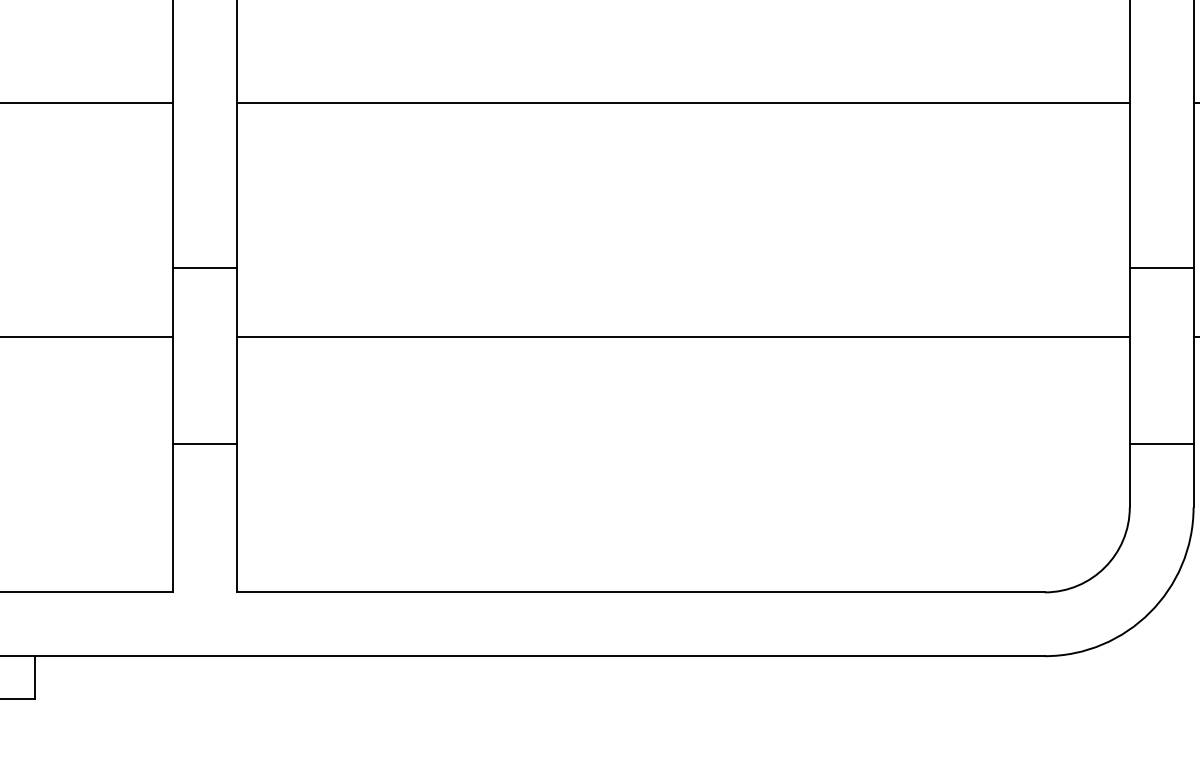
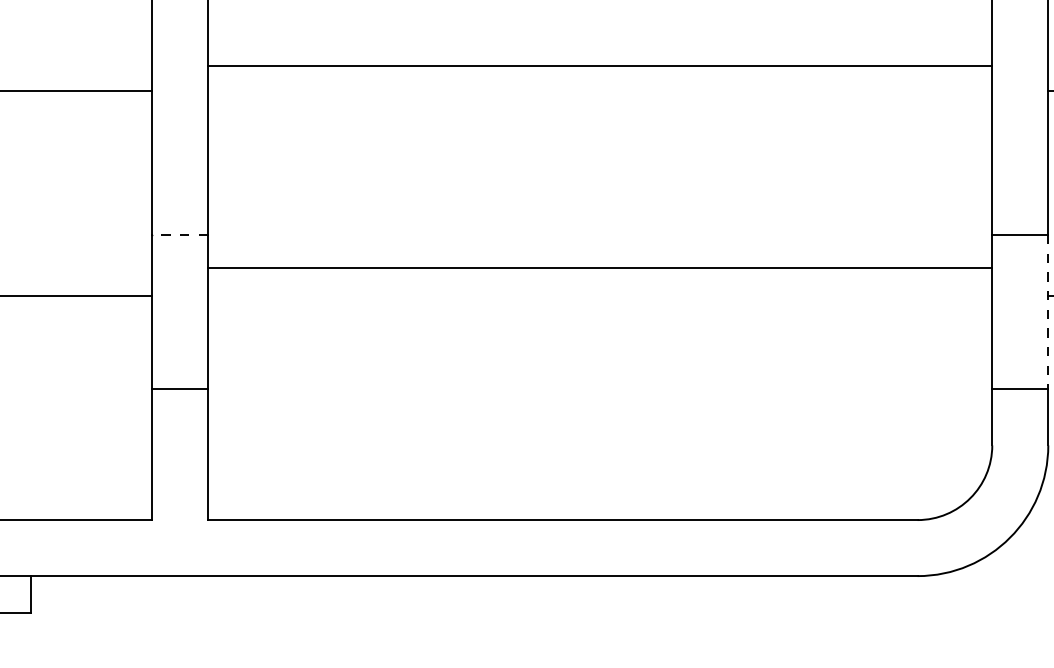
line: (682, 103) -> (599, 66), moved
line: (205, 267) -> (180, 234), solid -> dashed
line: (682, 337) -> (599, 268), moved
line: (1193, 355) -> (1048, 312), solid -> dashed

